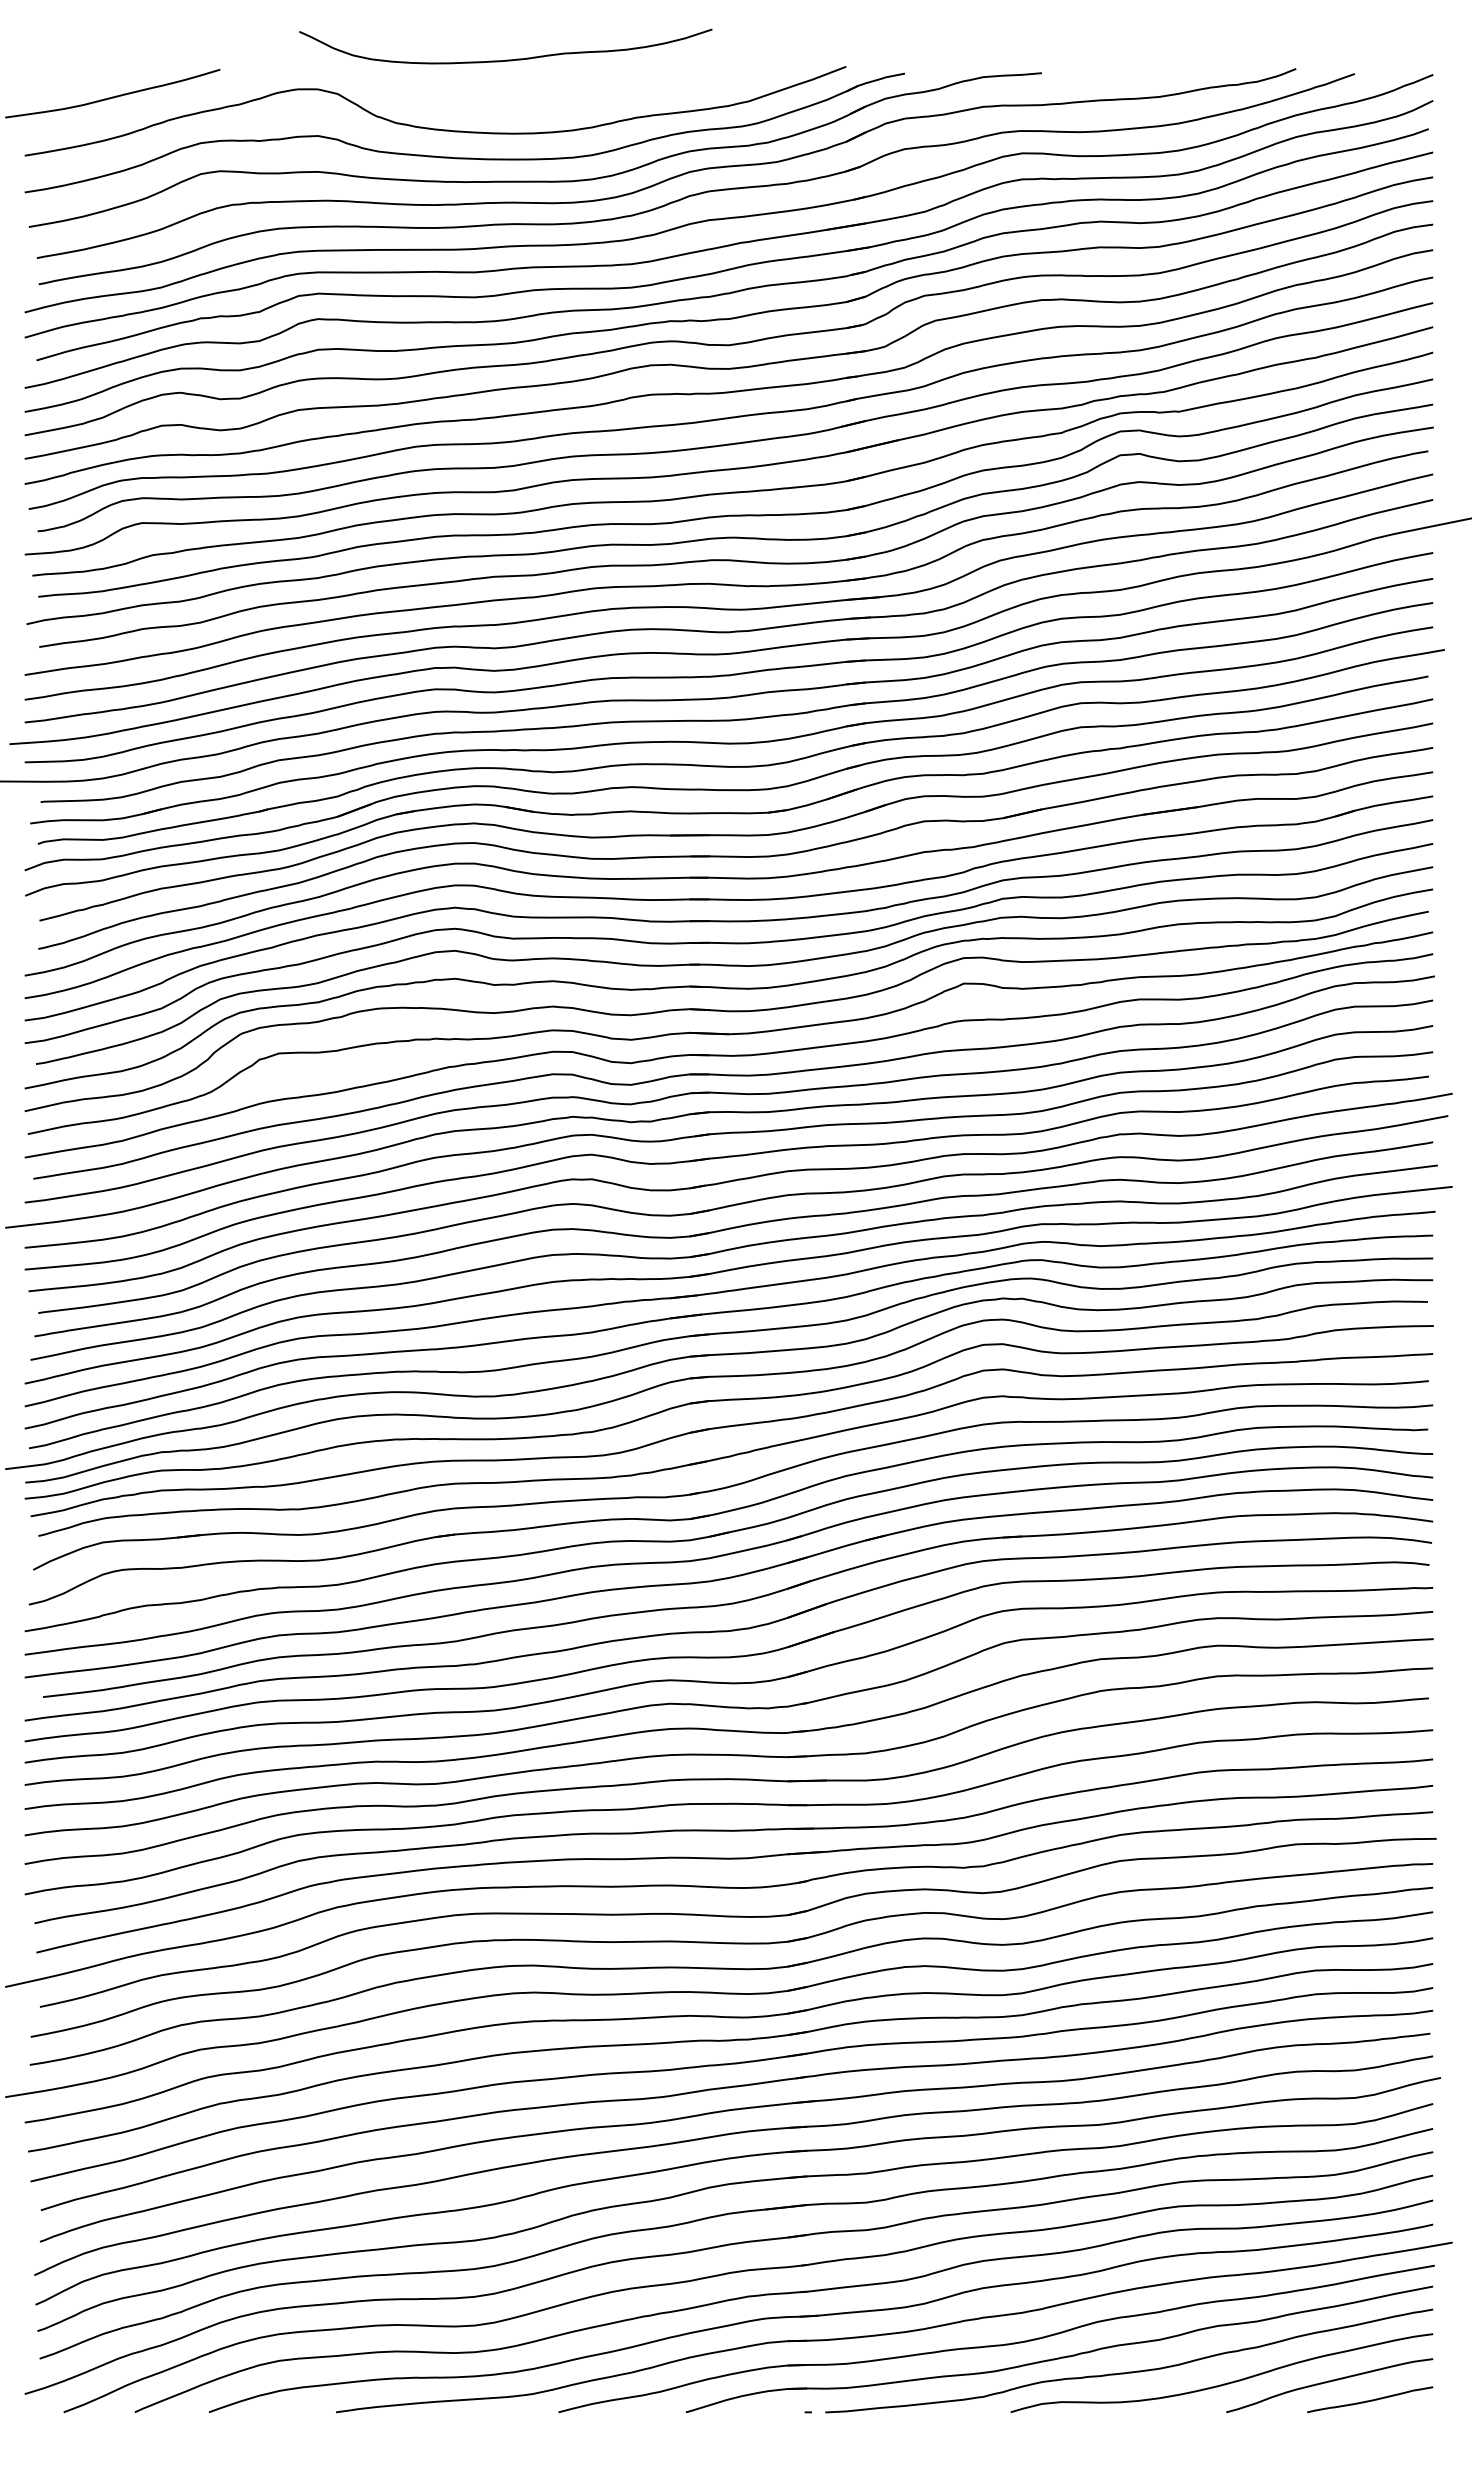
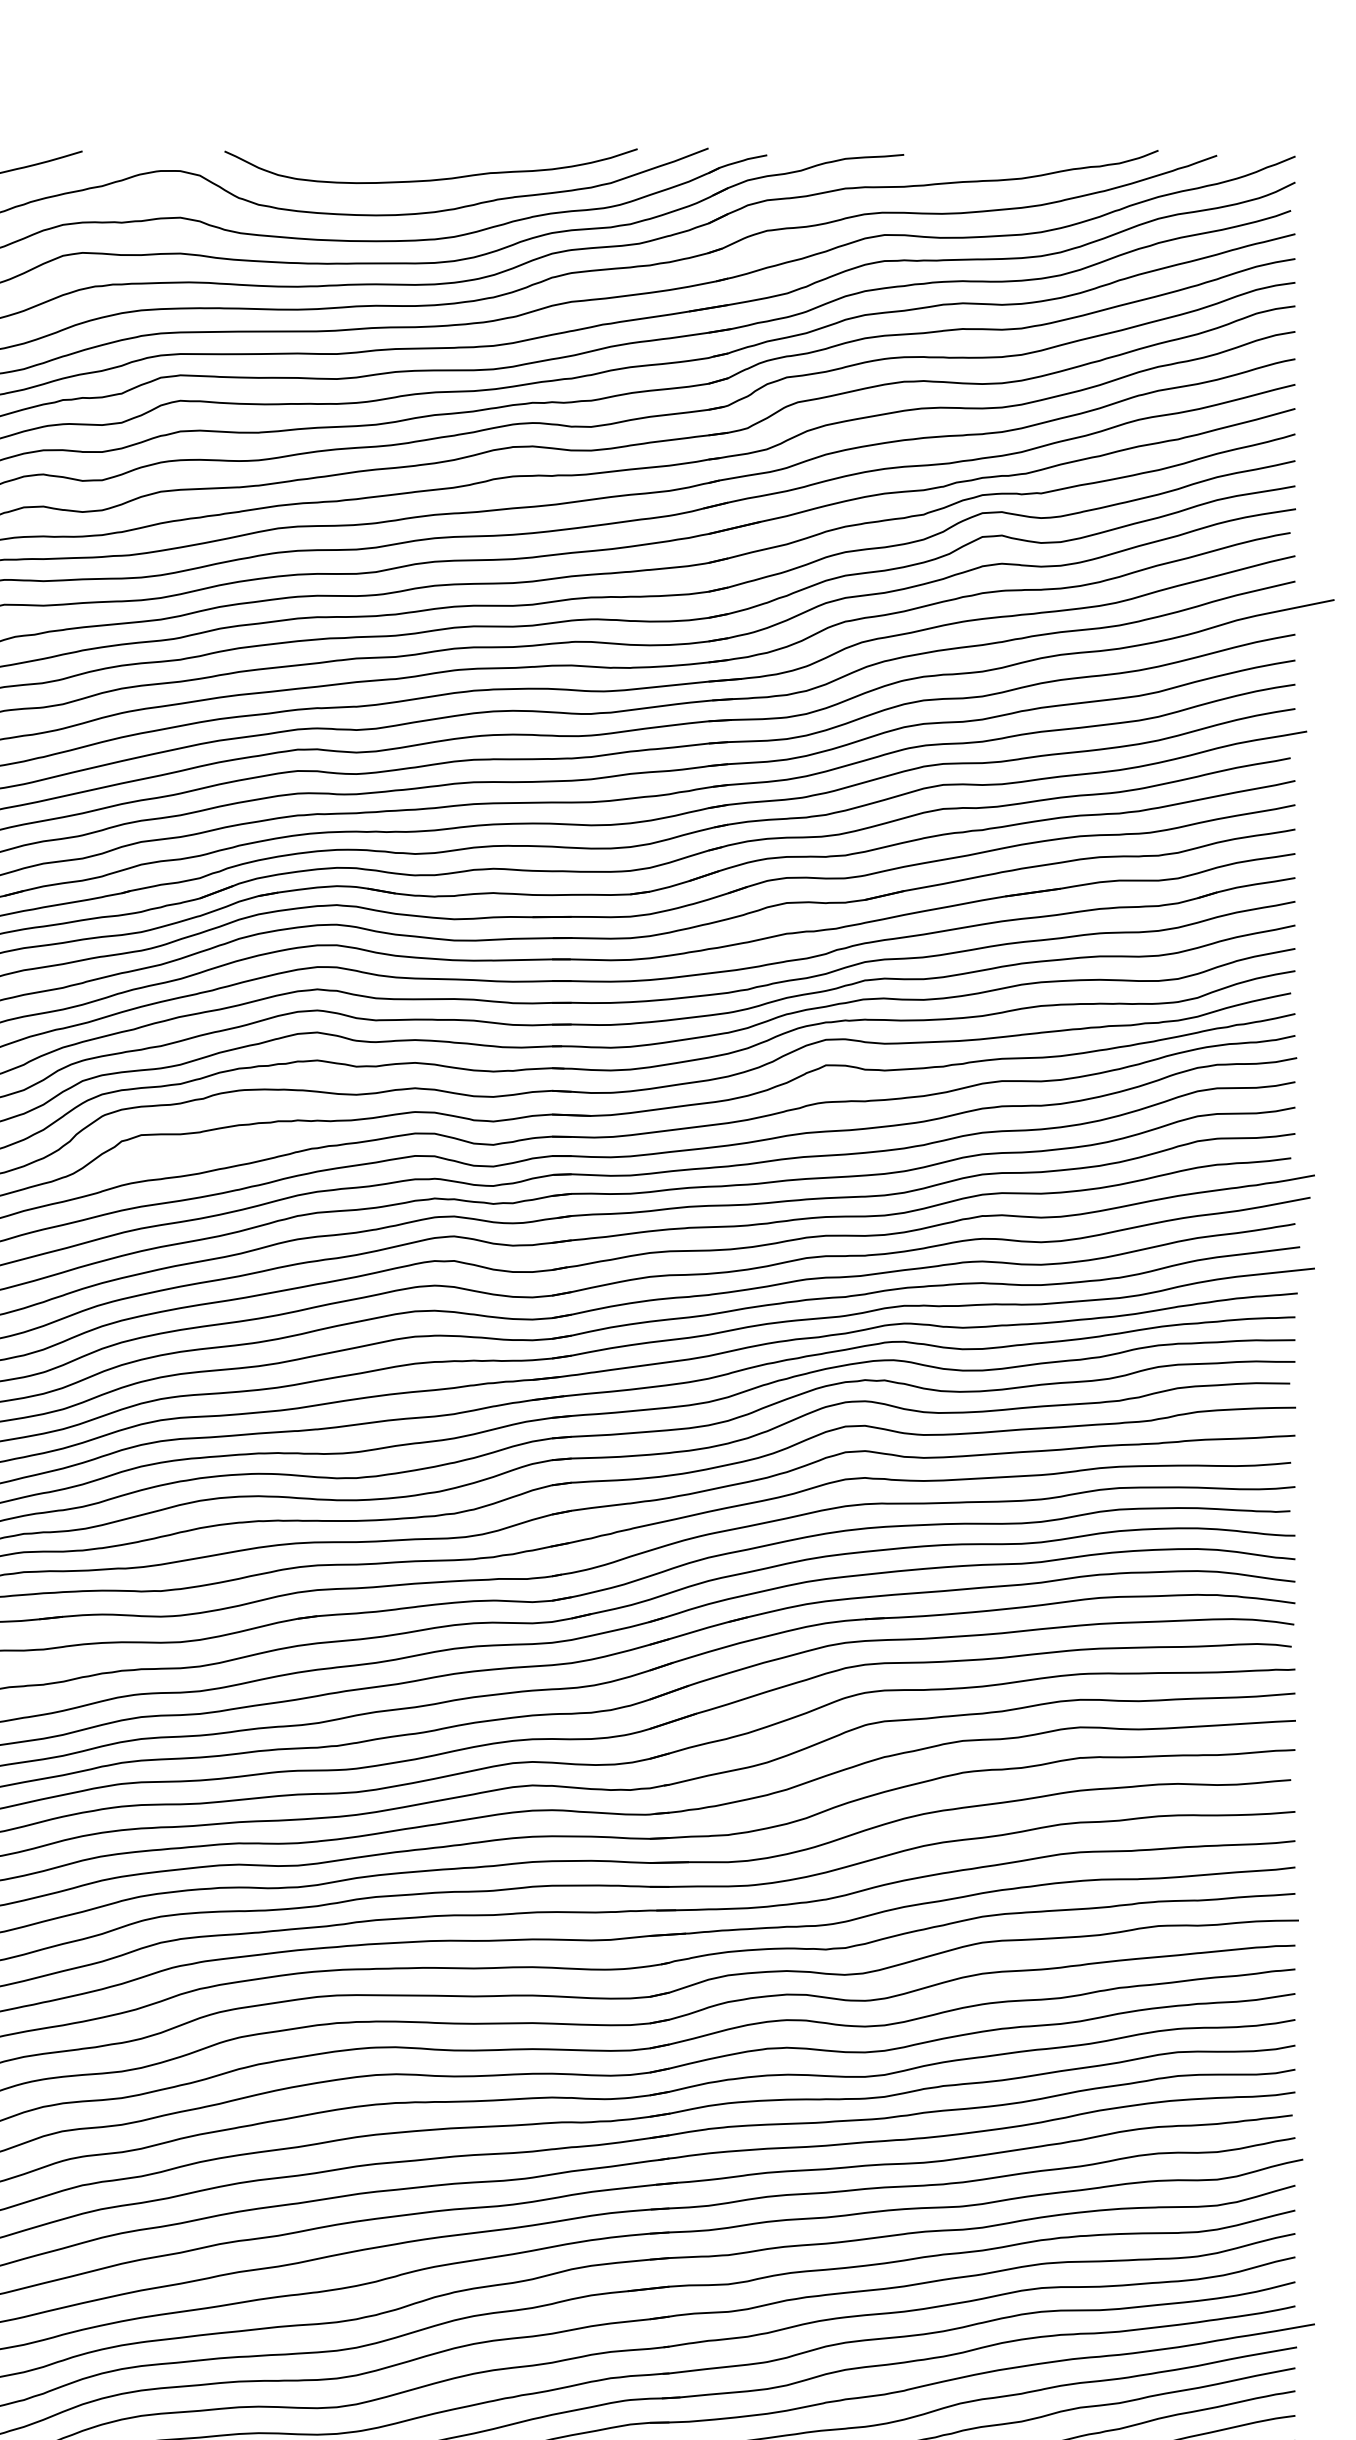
curve: (506, 59) -> (431, 179), moved

